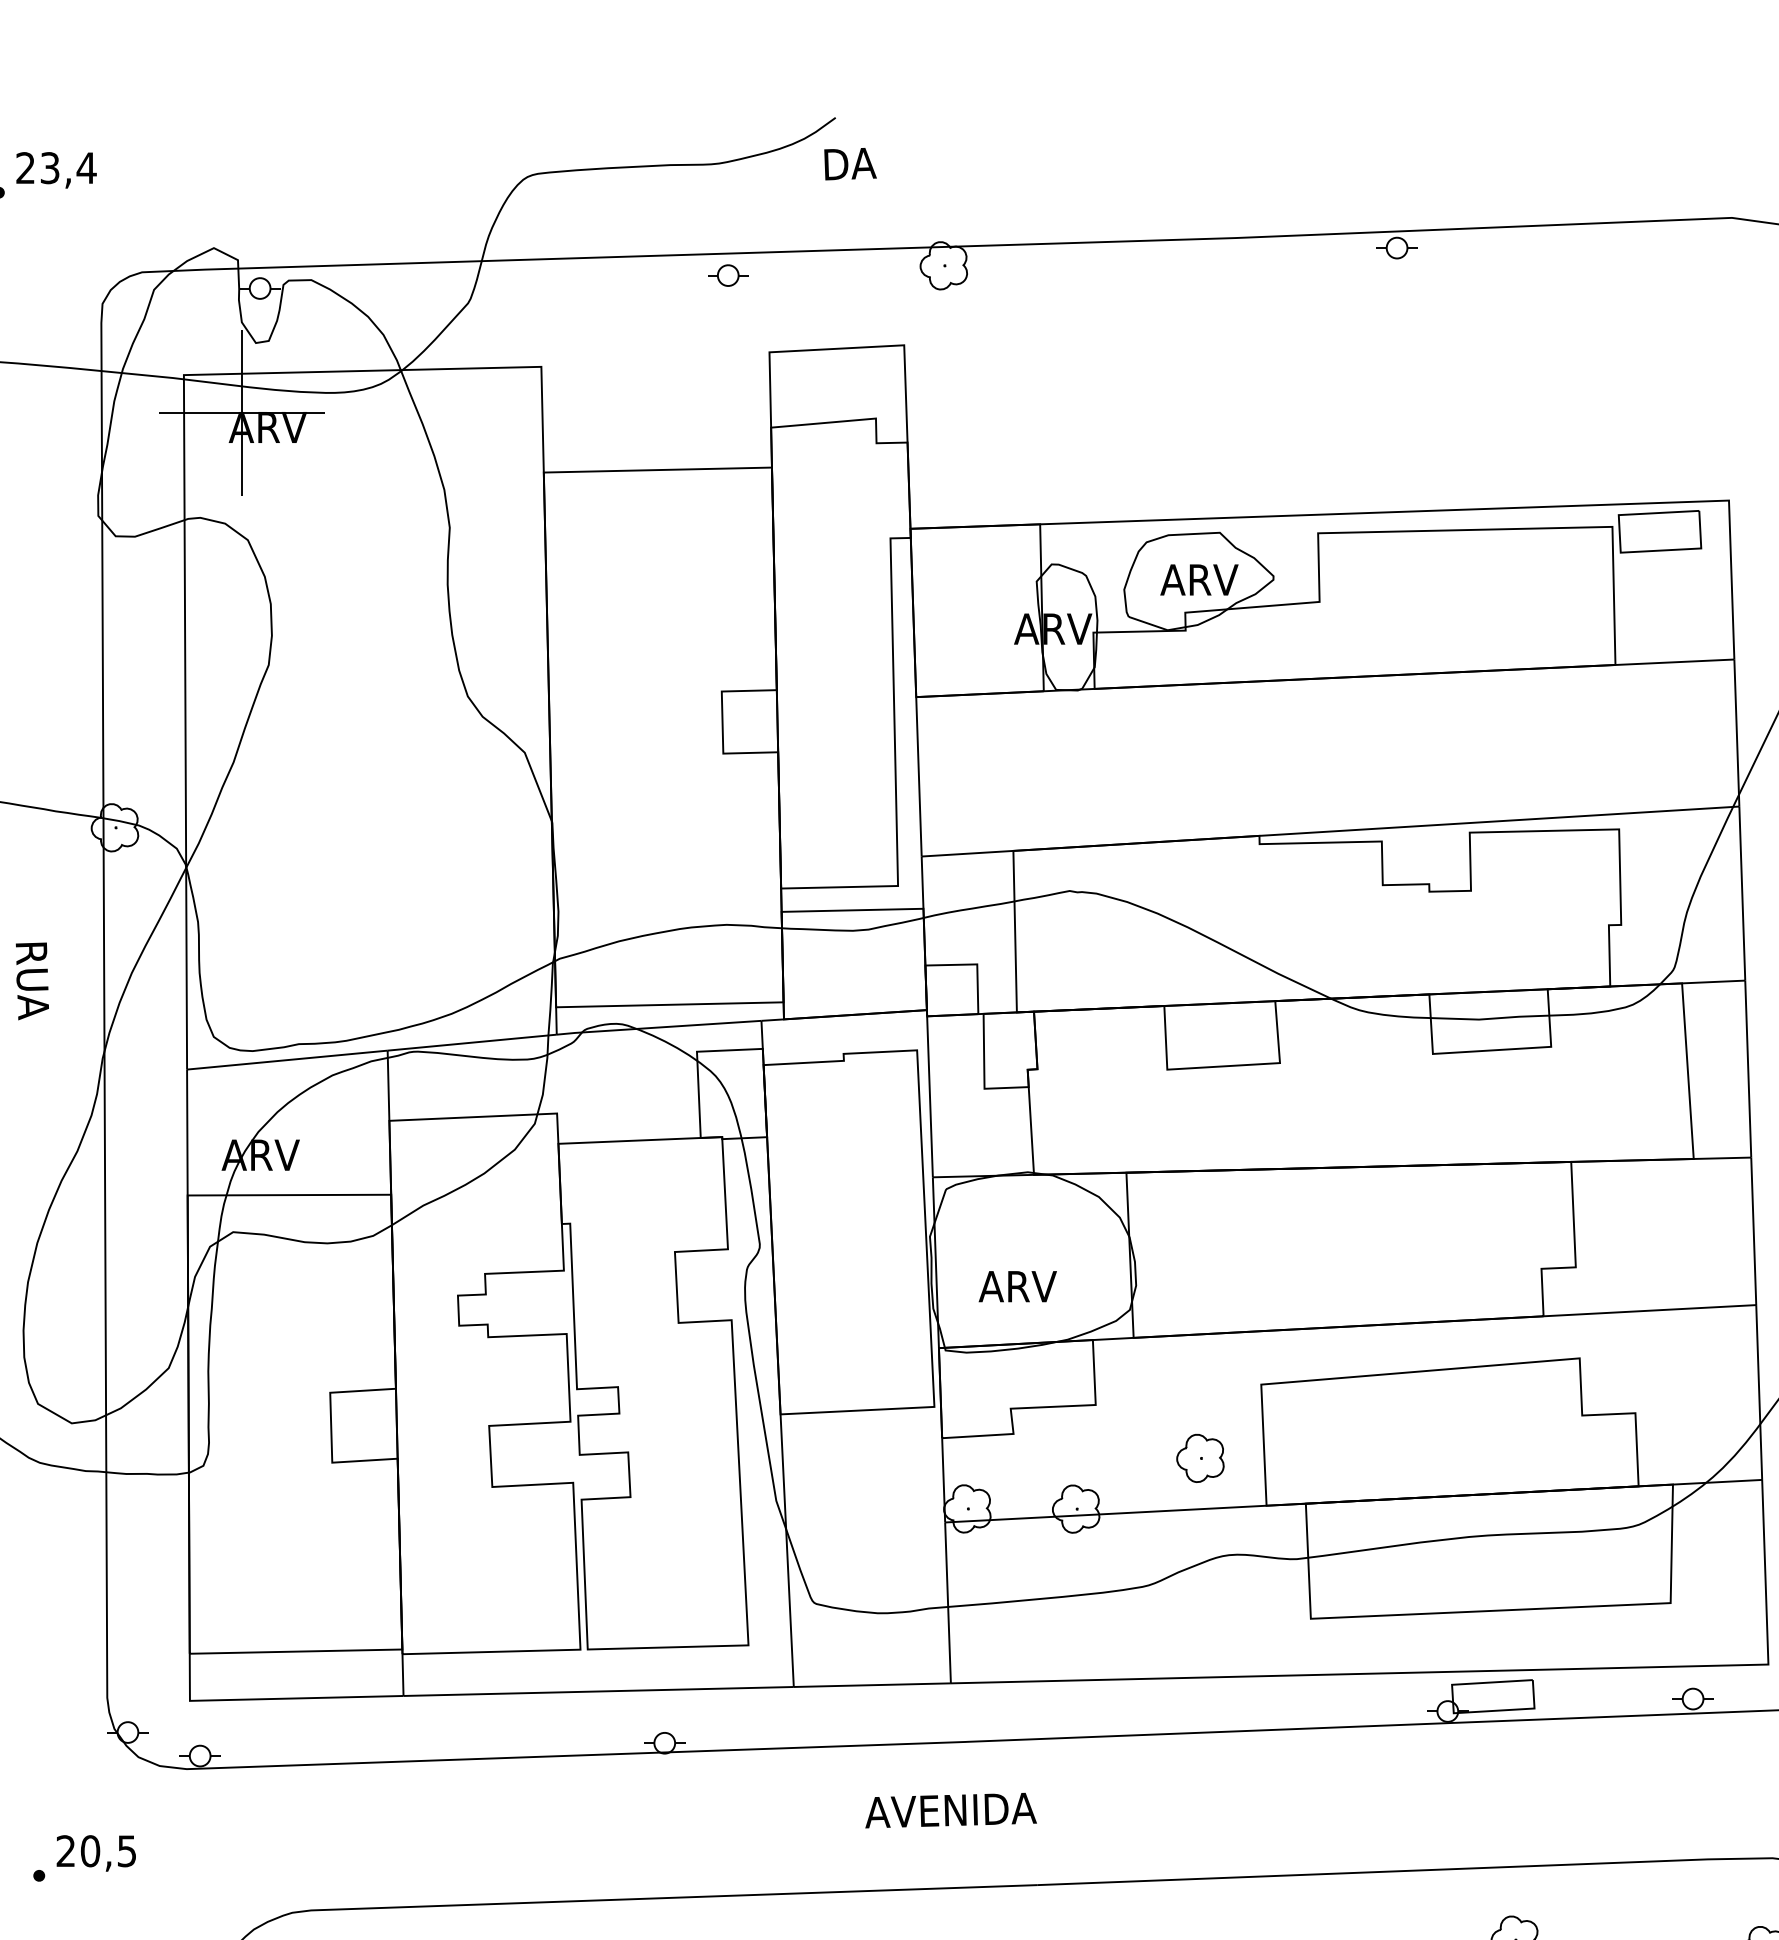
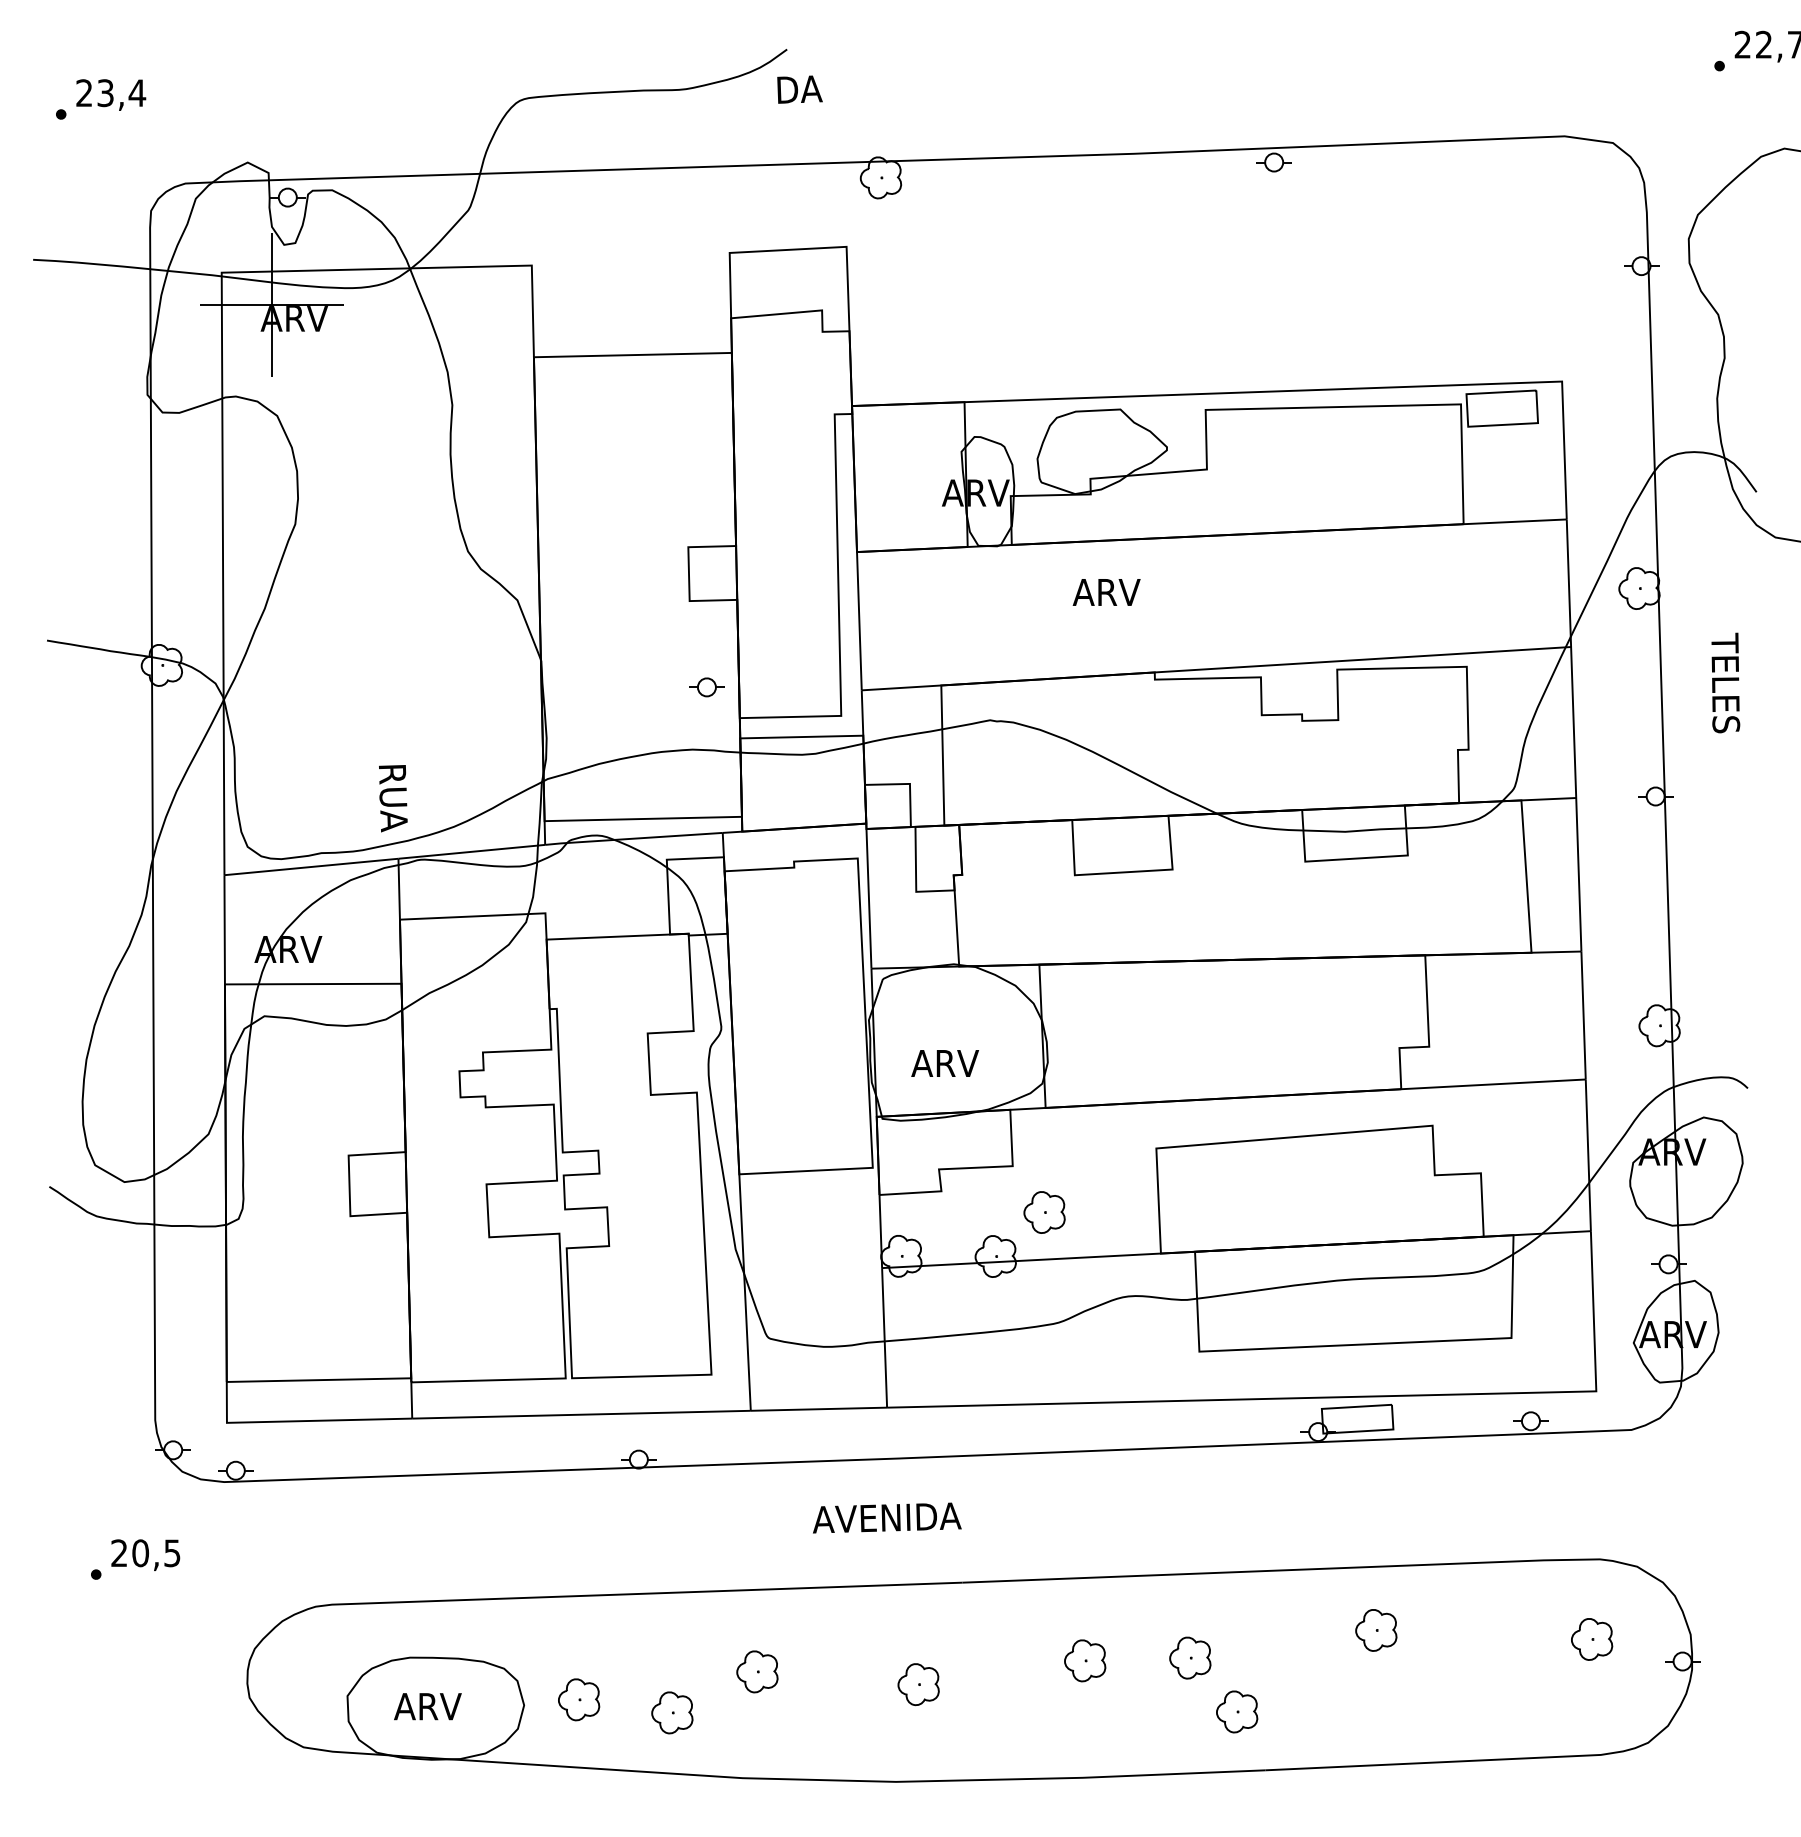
part: (727, 275) -> (706, 687), moved
text: (1199, 580) -> (1106, 592), moved
text: (32, 981) -> (393, 798), moved
part: (1200, 1458) -> (1044, 1212), moved

